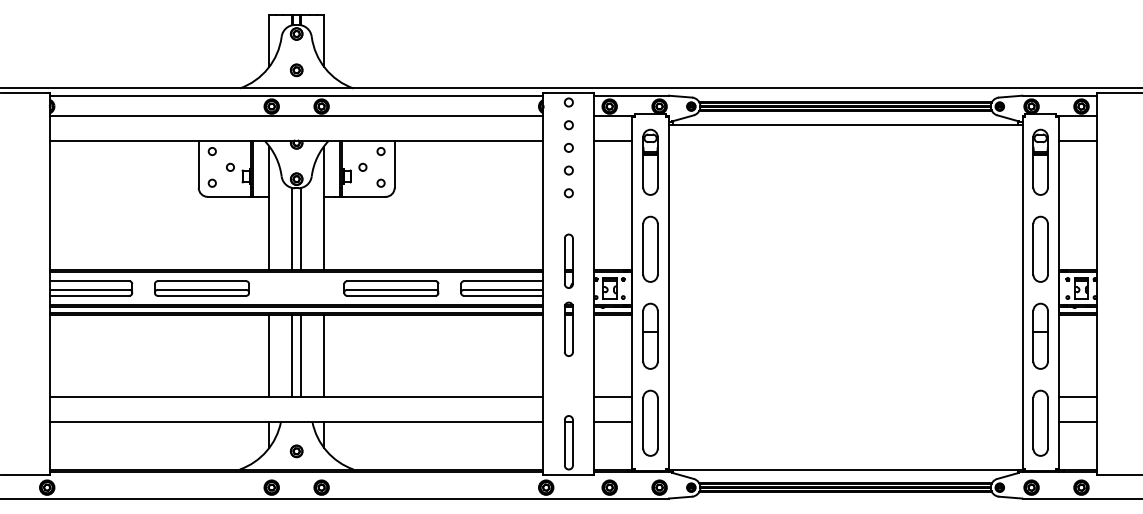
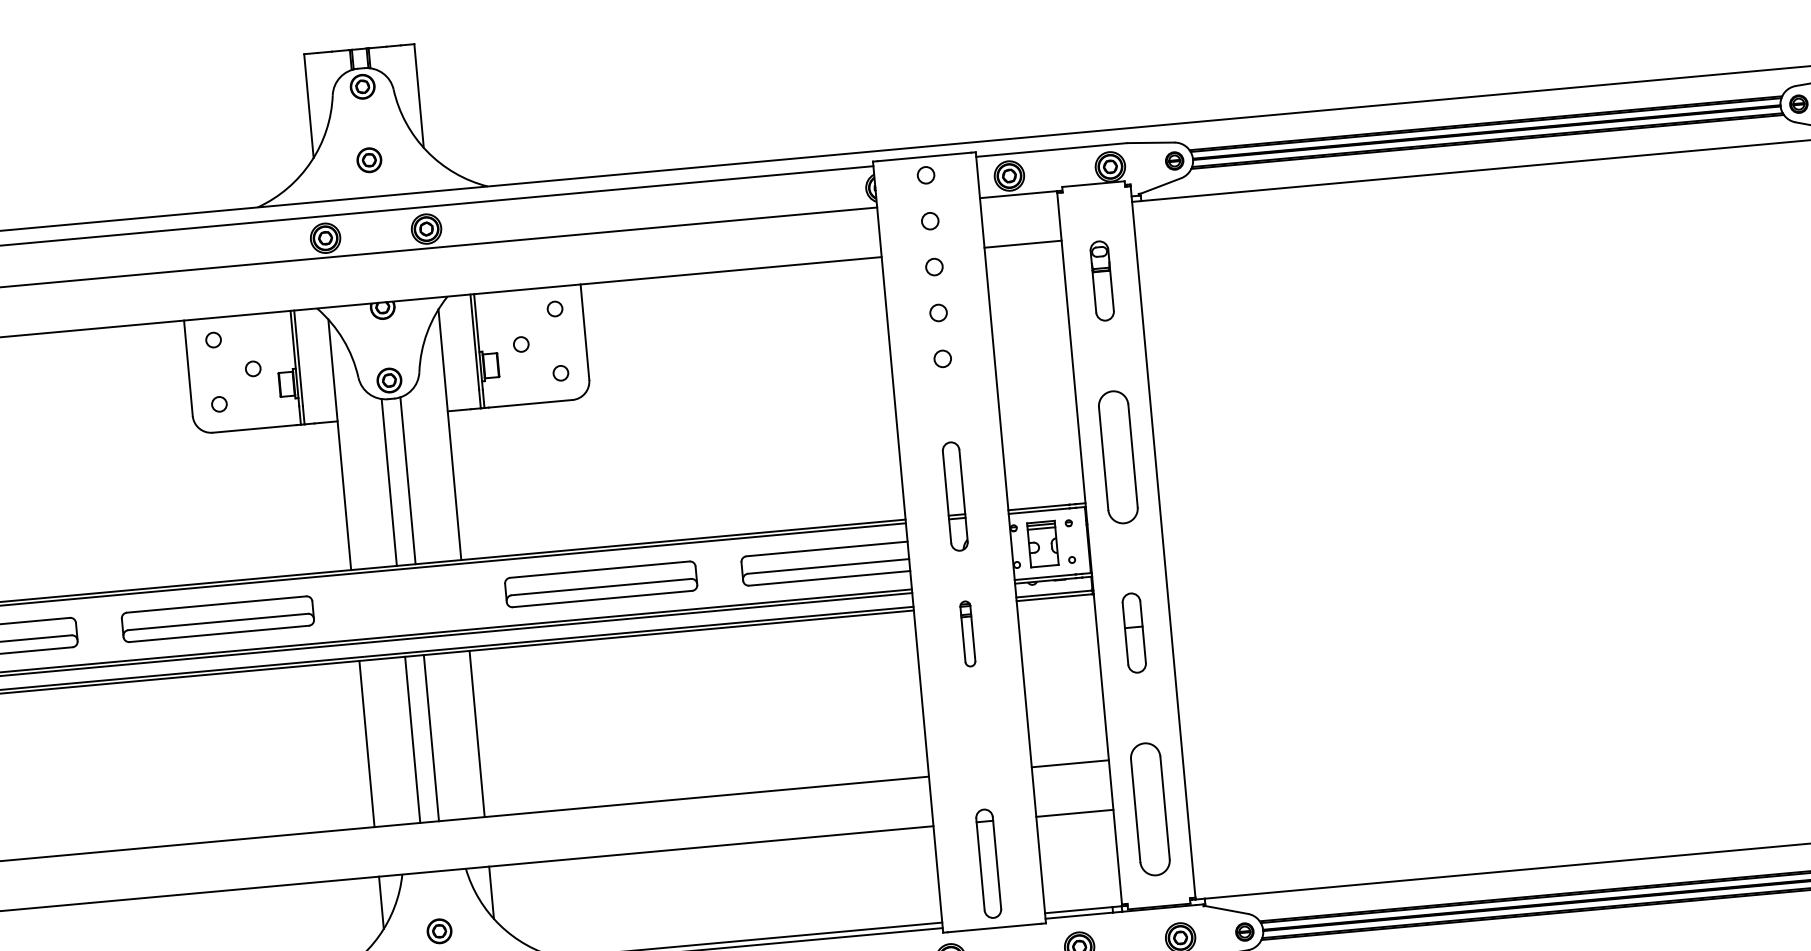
part: (650, 161) -> (1102, 279), size x0.6
part: (568, 328) -> (966, 632), size x0.6
part: (650, 335) -> (1134, 631), size x0.6

